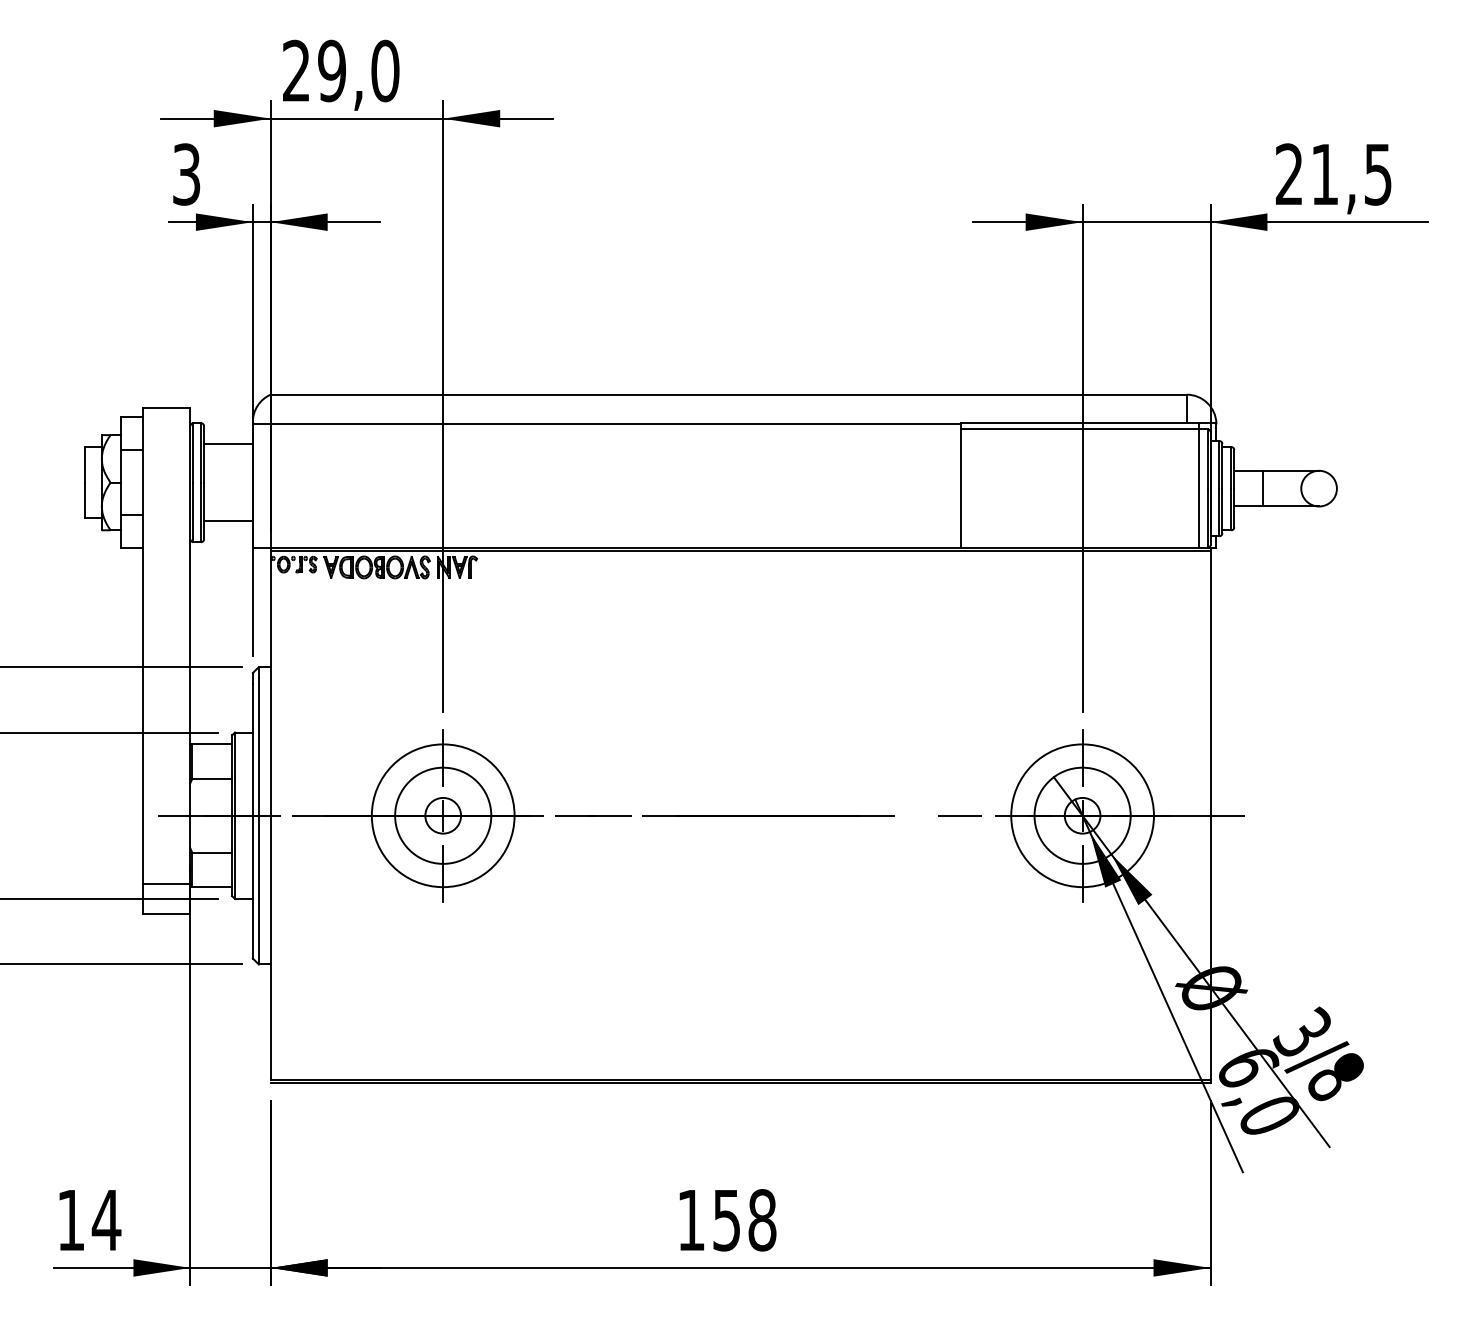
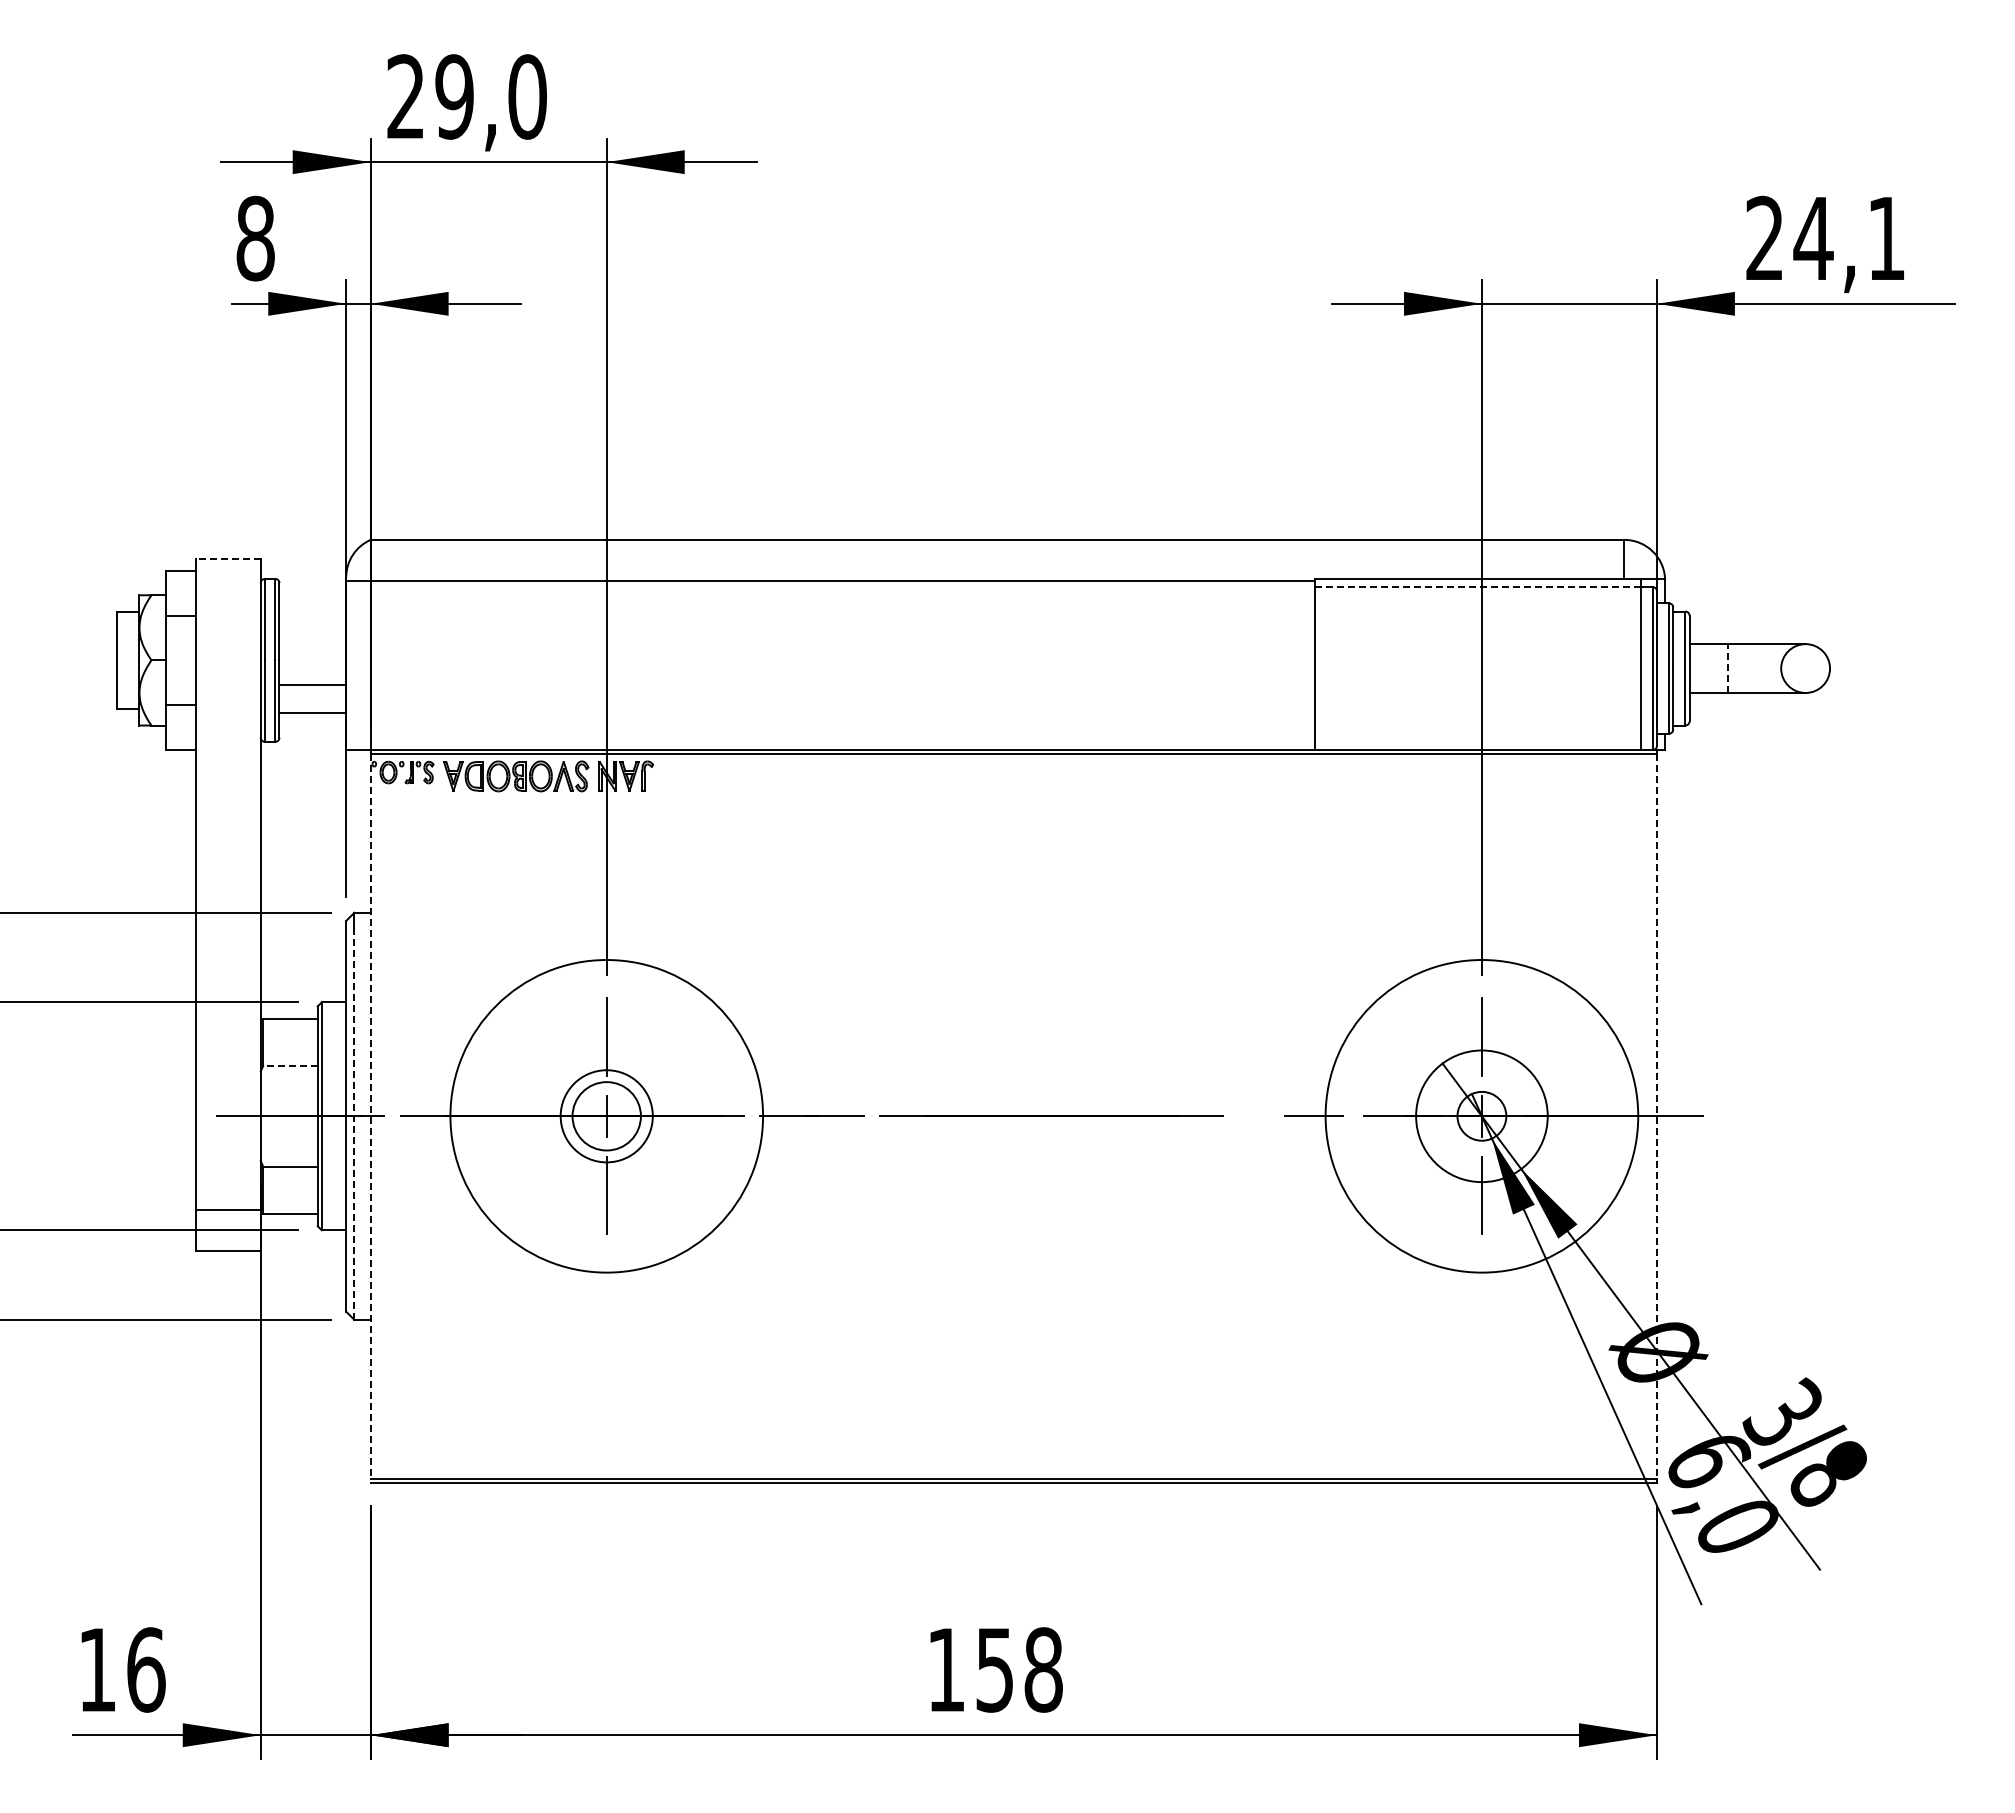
text: (186, 174) -> (255, 238), 3 -> 8
text: (1350, 175) -> (1848, 239), 21,5 -> 24,1
line: (166, 408) -> (228, 558), solid -> dashed
line: (1079, 429) -> (1477, 587), solid -> dashed
line: (228, 444) -> (312, 685), moved
line: (1262, 488) -> (1728, 668), solid -> dashed
line: (211, 778) -> (289, 1065), solid -> dashed
line: (270, 815) -> (370, 1116), solid -> dashed
circle: (443, 815) -> (606, 1115), size x1.4
circle: (443, 815) -> (606, 1116), size x0.7
circle: (443, 815) -> (606, 1116), size x1.6
circle: (1082, 815) -> (1481, 1116), size x1.6
line: (1210, 815) -> (1656, 1116), solid -> dashed
line: (258, 821) -> (354, 1124), solid -> dashed
text: (106, 1219) -> (145, 1669), 14 -> 16

